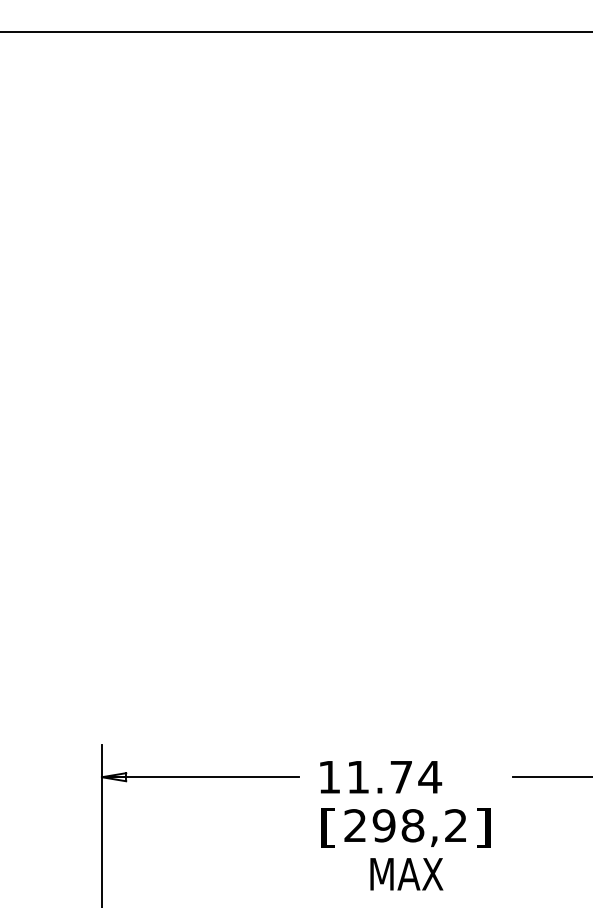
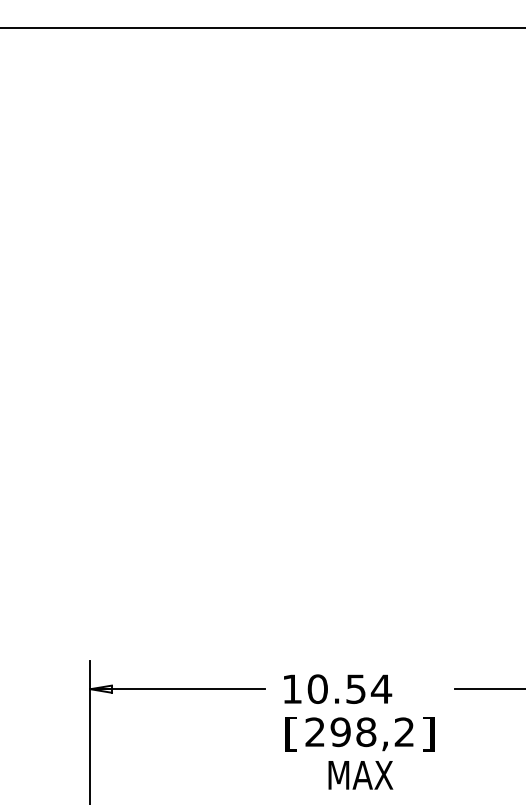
text: (379, 776) -> (336, 688), 11.74 -> 10.54

